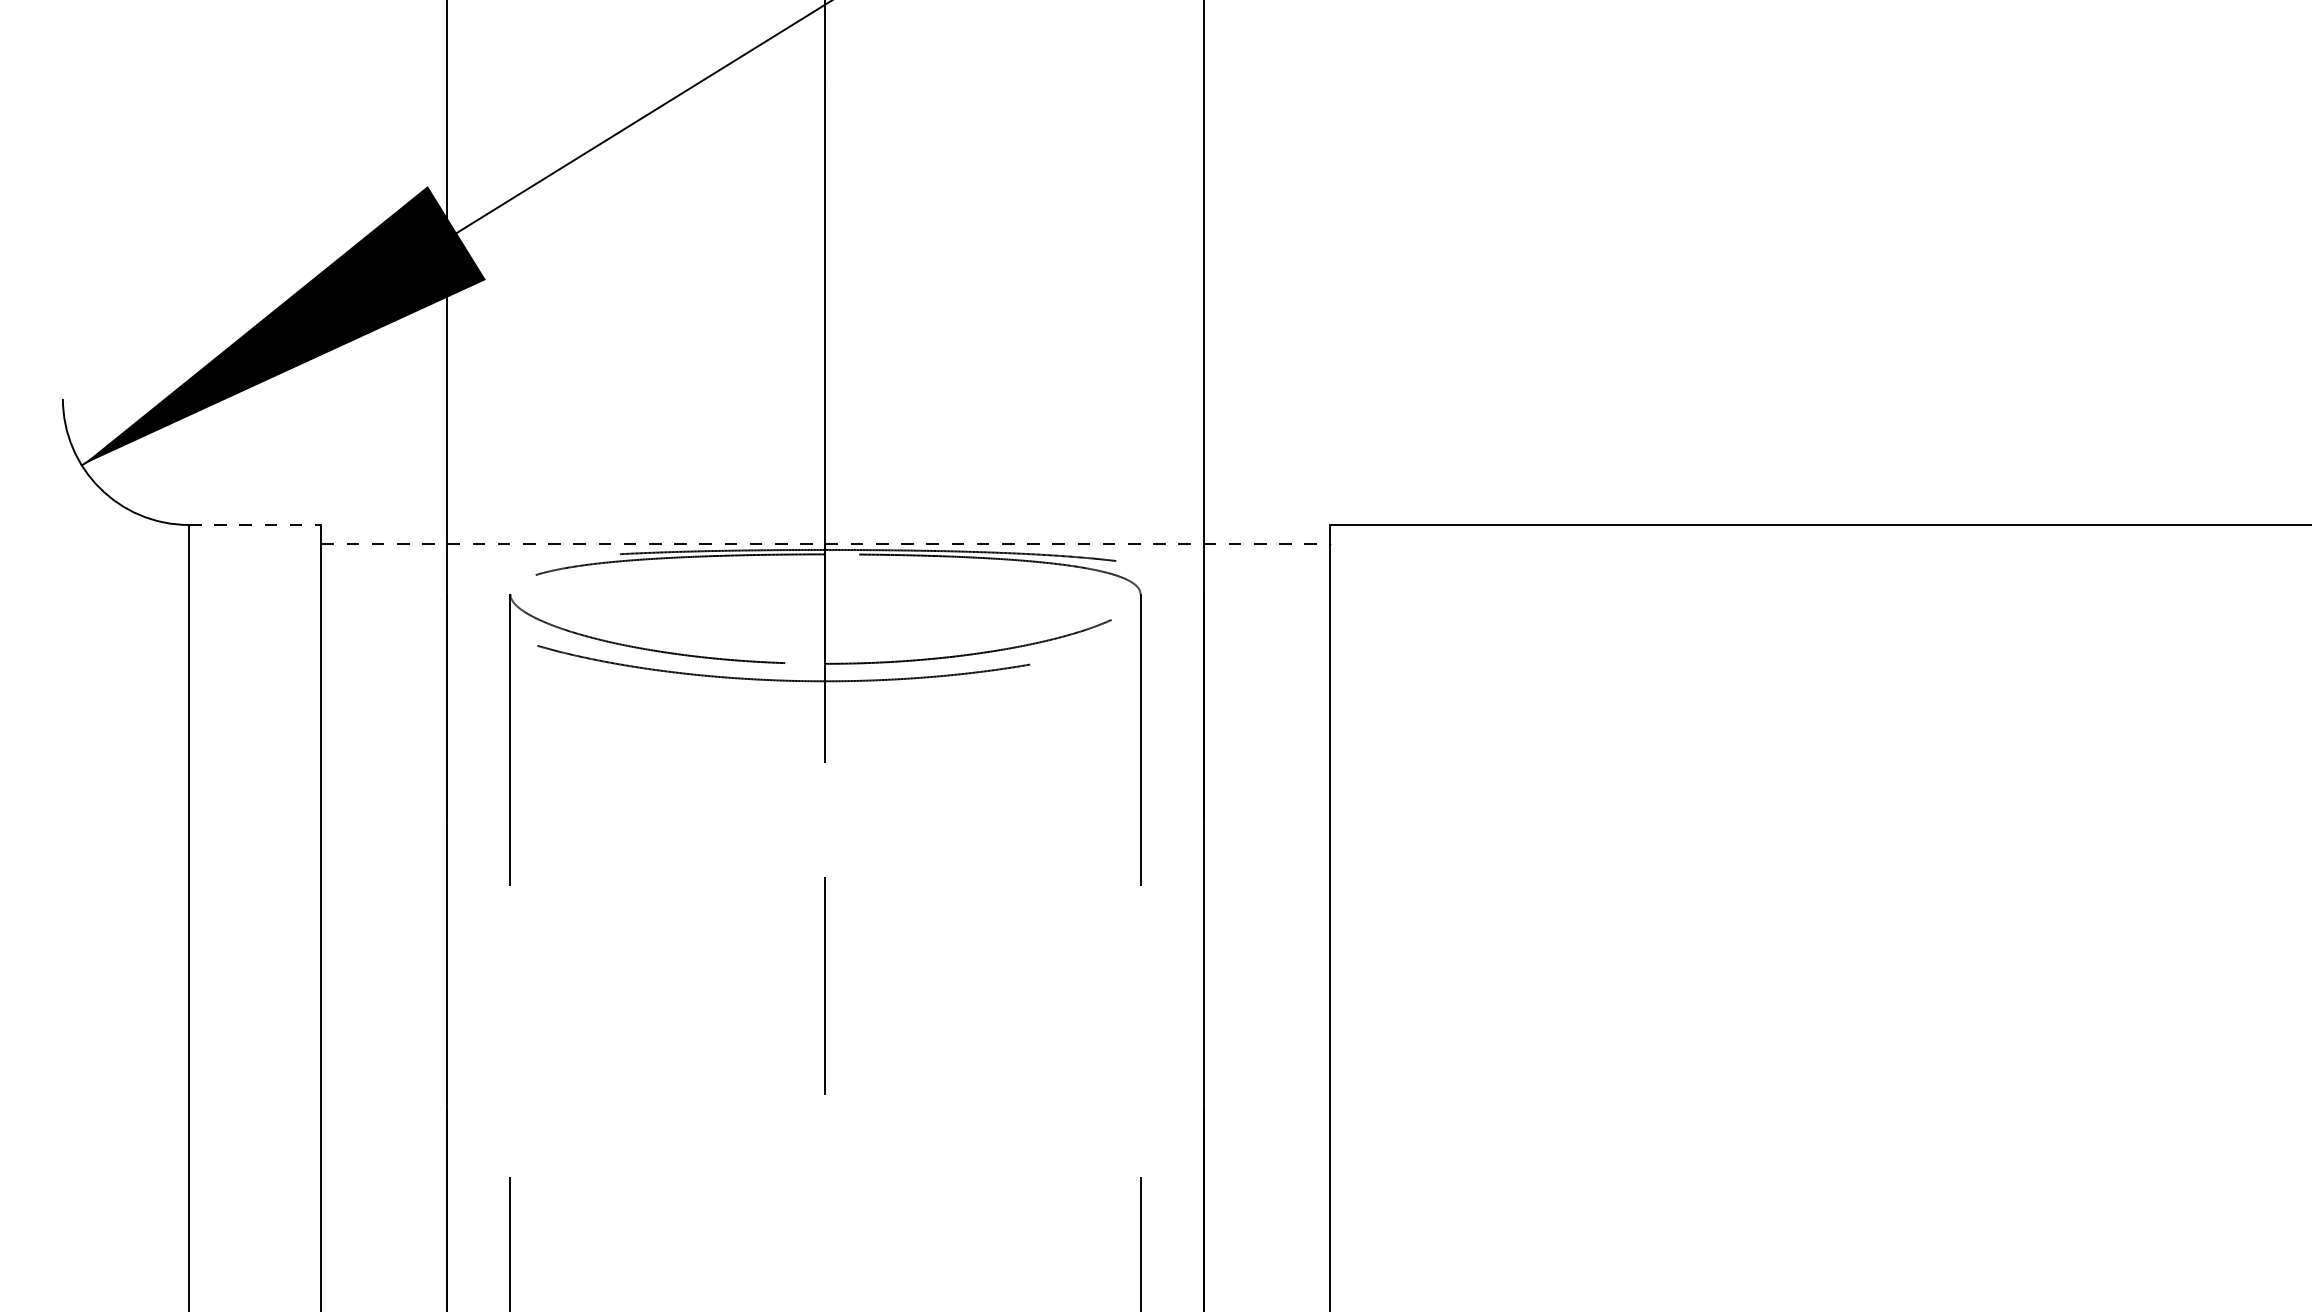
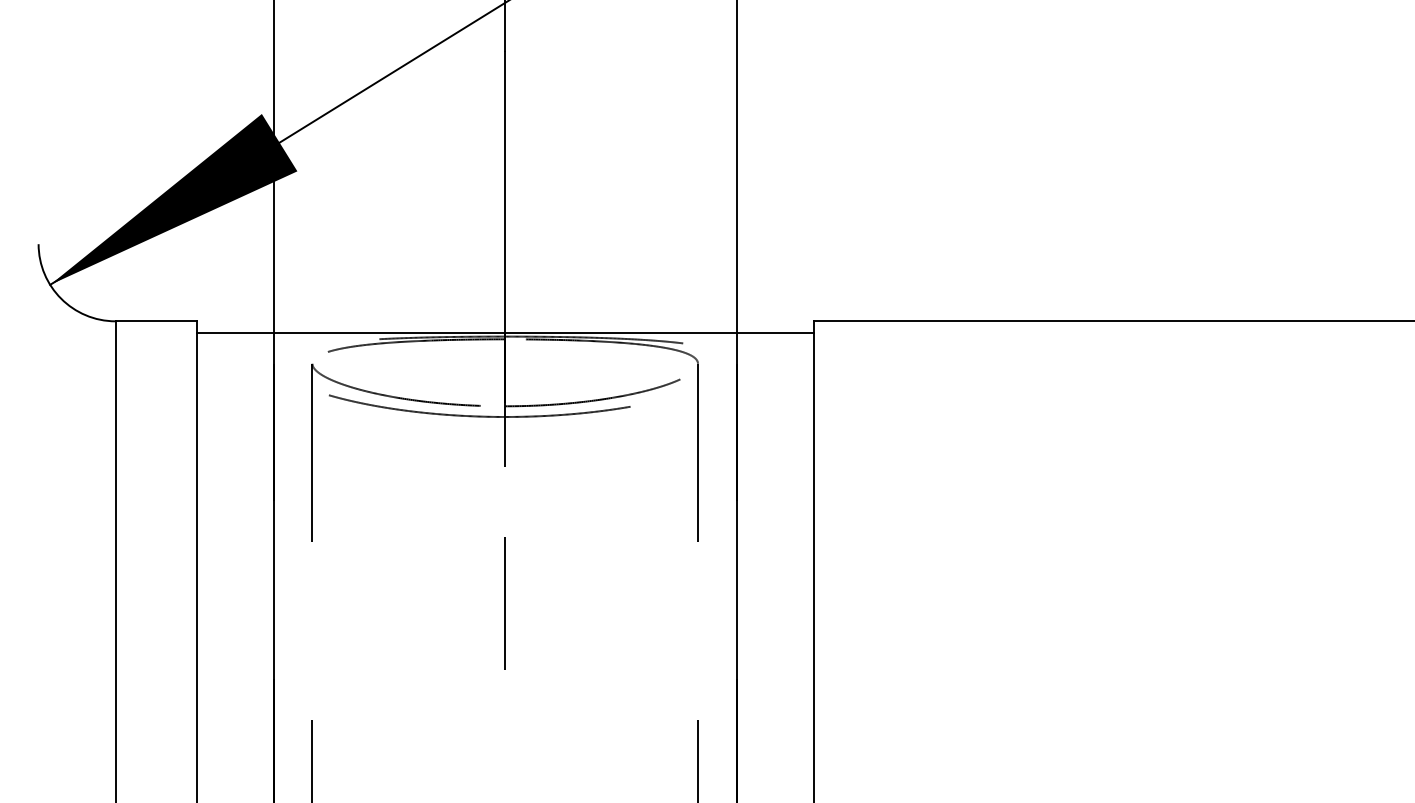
line: (255, 525) -> (156, 321), dashed -> solid
line: (825, 543) -> (505, 332), dashed -> solid

